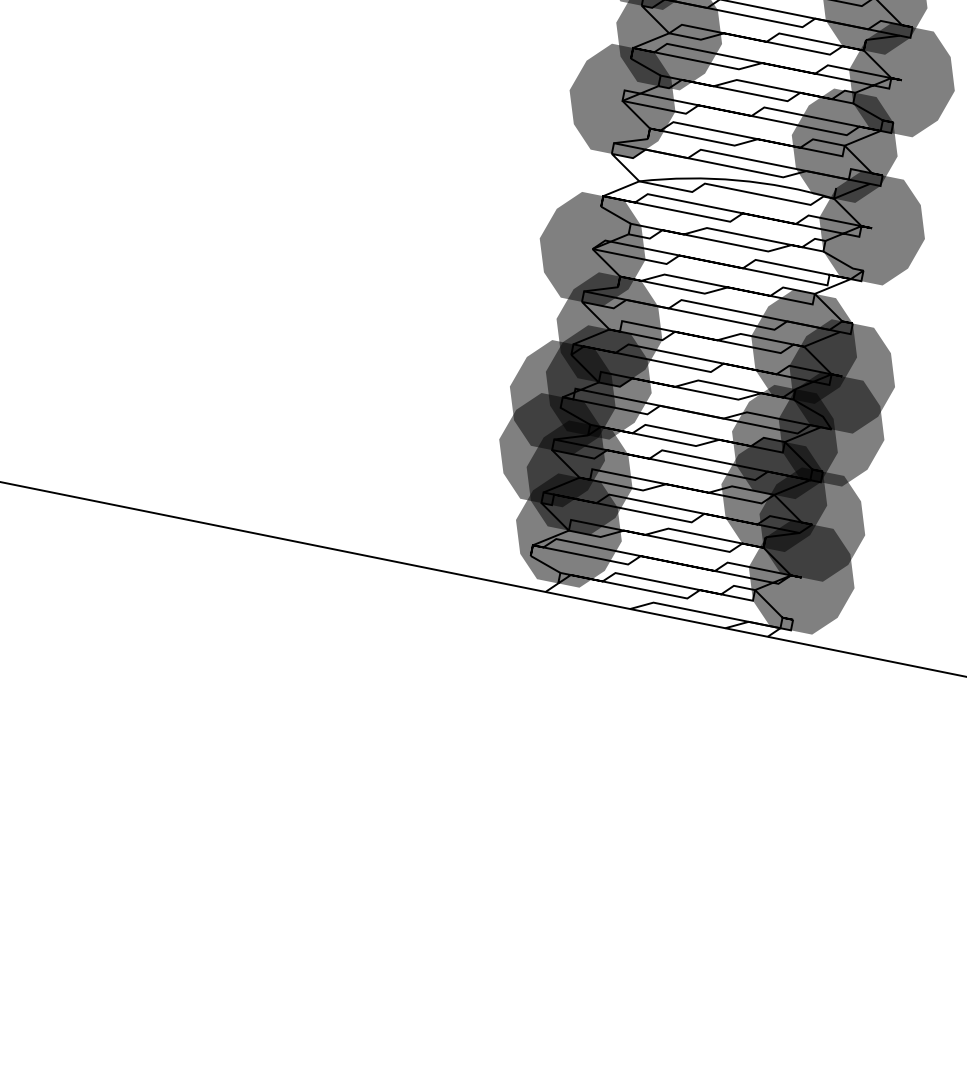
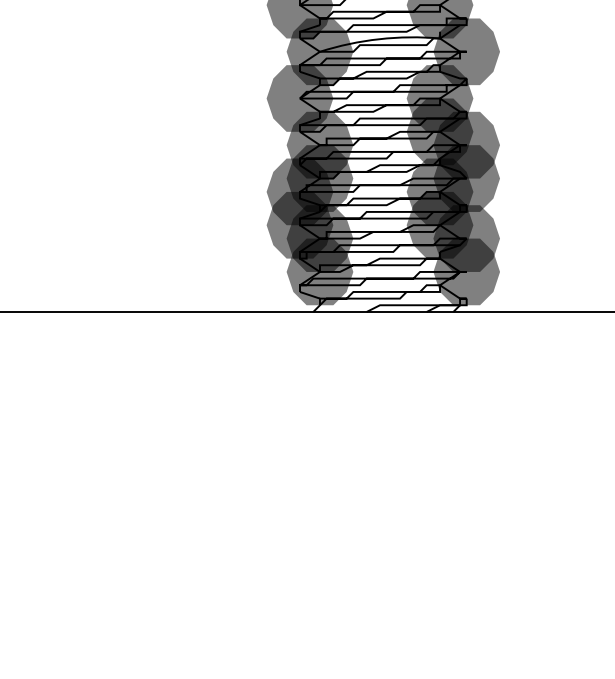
fill: (638, 180) -> (319, 51), added
fill: (813, 293) -> (439, 98), added

